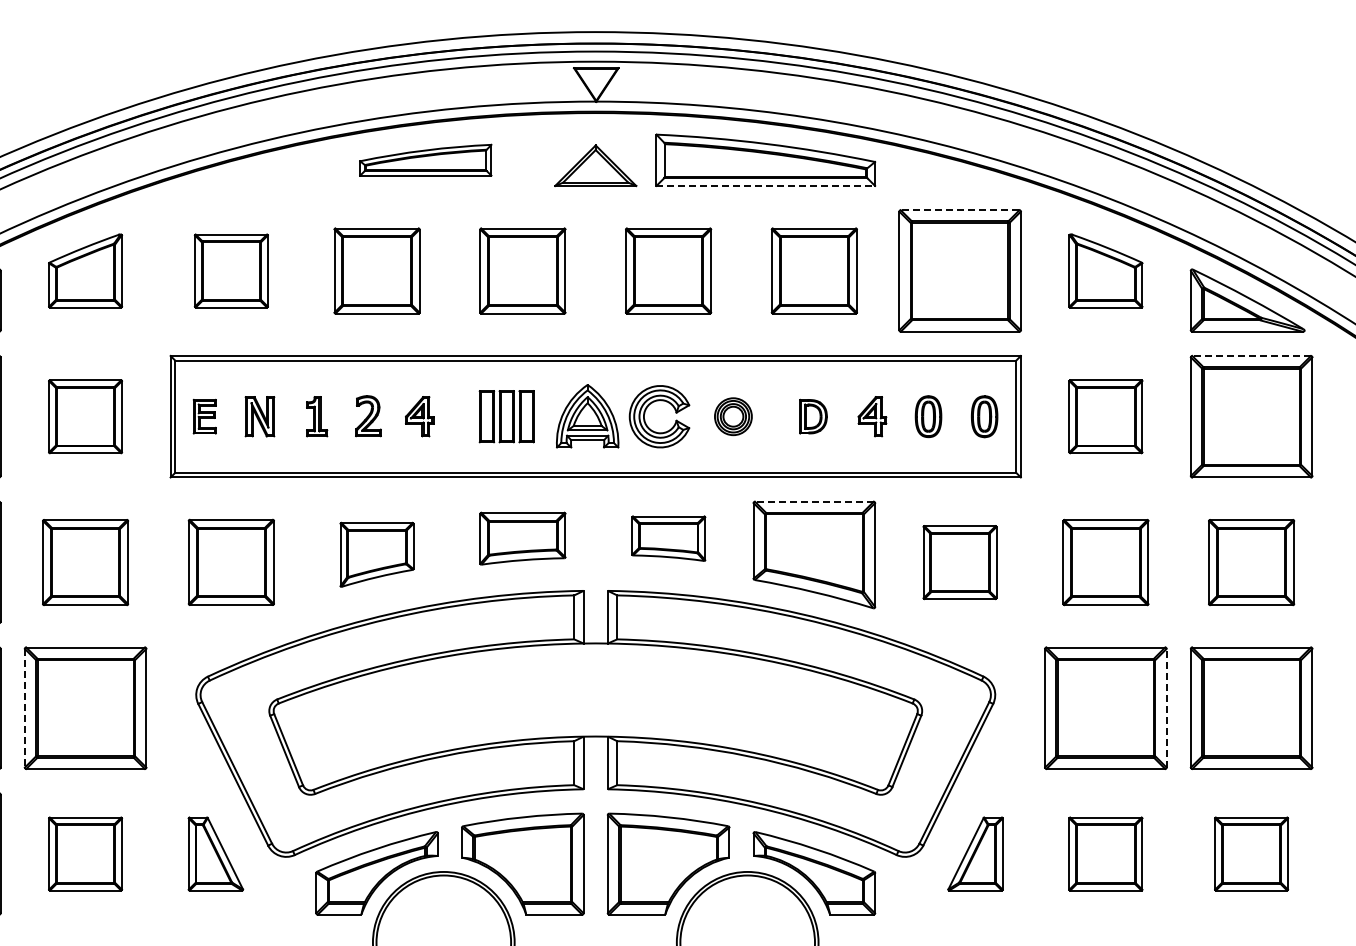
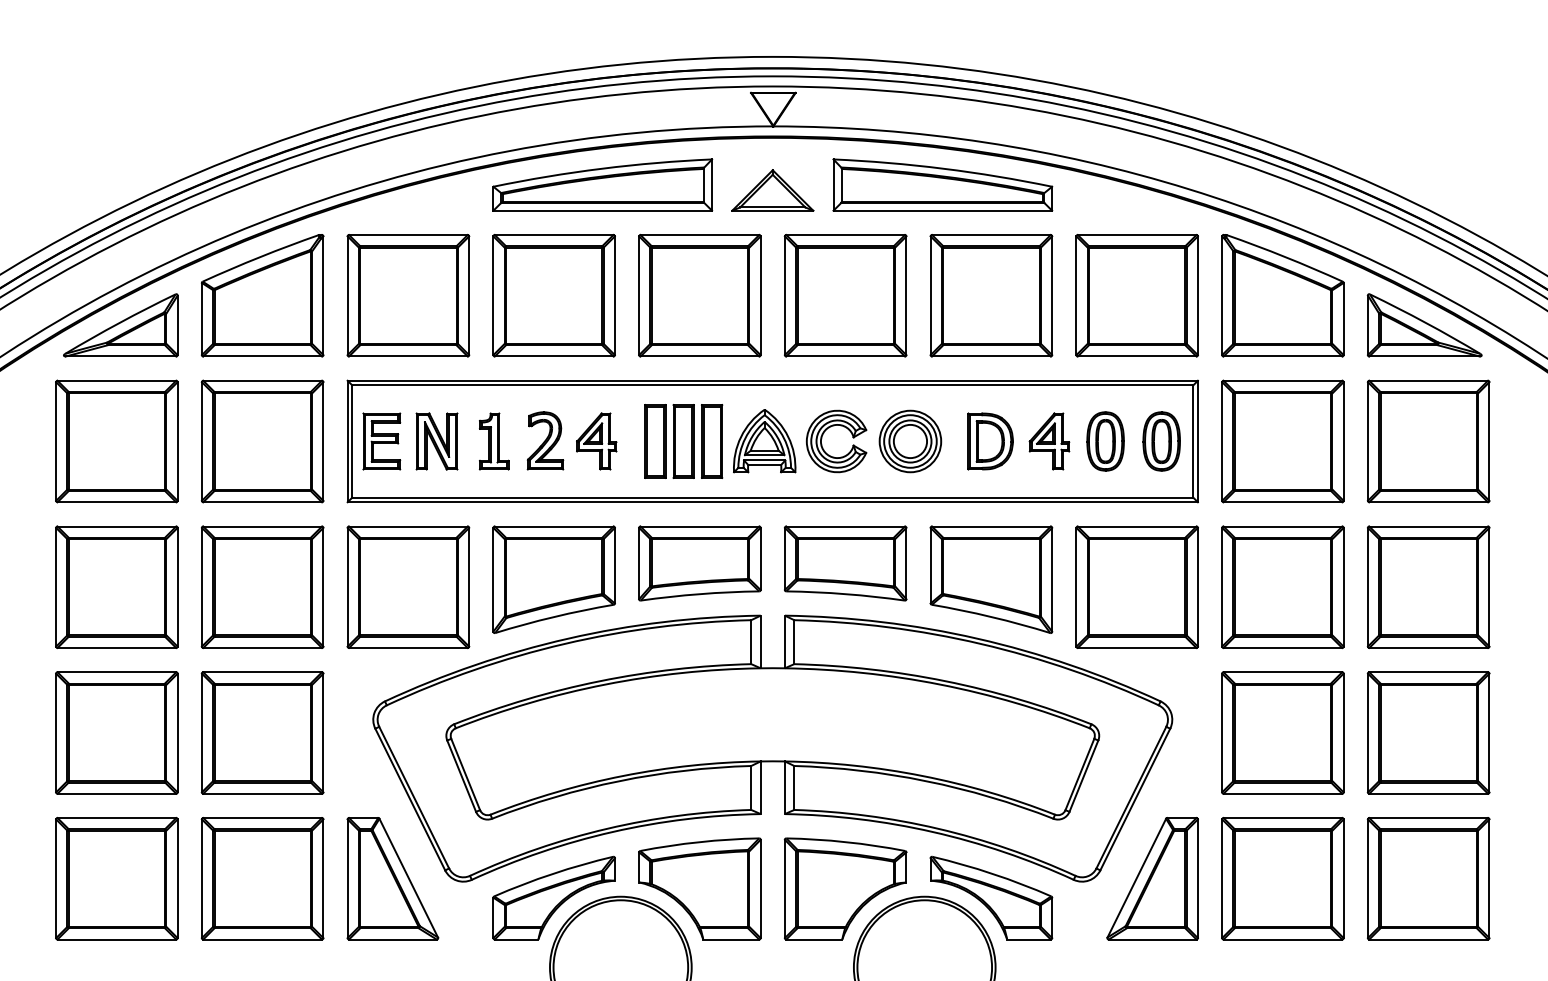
part: (425, 159) -> (602, 184), size x1.67
line: (766, 185) -> (943, 210), dashed -> solid
line: (959, 210) -> (1136, 235), dashed -> solid
part: (85, 270) -> (262, 295), size x1.67
part: (231, 270) -> (408, 295), size x1.67
part: (376, 270) -> (553, 295), size x1.43
part: (522, 270) -> (699, 295), size x1.43
part: (668, 270) -> (845, 295), size x1.43
part: (814, 270) -> (991, 295), size x1.43
part: (1105, 270) -> (1282, 295), size x1.67
line: (1251, 355) -> (1428, 380), dashed -> solid
part: (368, 415) -> (545, 440), size x1.43
part: (85, 416) -> (262, 441), size x1.67
part: (204, 416) -> (381, 441), size x1.67
part: (259, 416) -> (436, 441), size x1.43
part: (316, 416) -> (493, 441), size x1.43
part: (419, 416) -> (596, 441), size x1.43
part: (506, 416) -> (683, 441), size x1.43
part: (733, 416) -> (910, 441), size x1.67
part: (813, 416) -> (990, 441), size x1.67
part: (872, 416) -> (1049, 441), size x1.43
part: (928, 416) -> (1105, 441), size x1.43
part: (984, 416) -> (1161, 441), size x1.43
part: (1105, 416) -> (1282, 441), size x1.67
line: (813, 501) -> (990, 526), dashed -> solid
part: (522, 538) -> (699, 563), size x1.43
part: (668, 538) -> (845, 563), size x1.67
part: (376, 554) -> (553, 579), size x1.67
part: (231, 561) -> (408, 586), size x1.43
part: (85, 562) -> (262, 587), size x1.43
part: (959, 562) -> (1136, 587), size x1.67
part: (1105, 562) -> (1282, 587), size x1.43
part: (1251, 562) -> (1428, 587), size x1.43
line: (1166, 707) -> (1343, 732), dashed -> solid
line: (24, 708) -> (201, 733), dashed -> solid
part: (85, 853) -> (262, 878), size x1.67
part: (215, 853) -> (392, 878), size x1.67
part: (975, 853) -> (1152, 878), size x1.67
part: (1105, 853) -> (1282, 878), size x1.67
part: (1251, 853) -> (1428, 878), size x1.67

